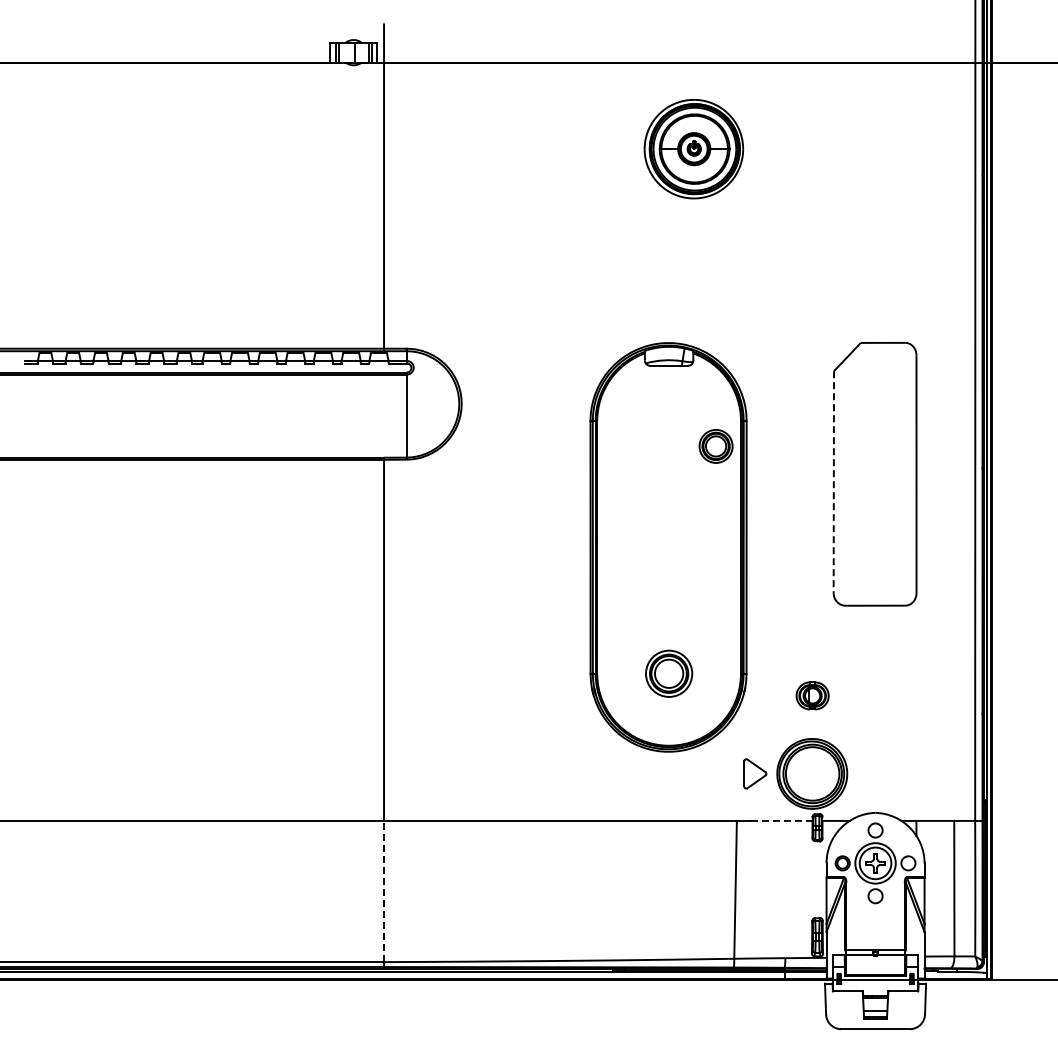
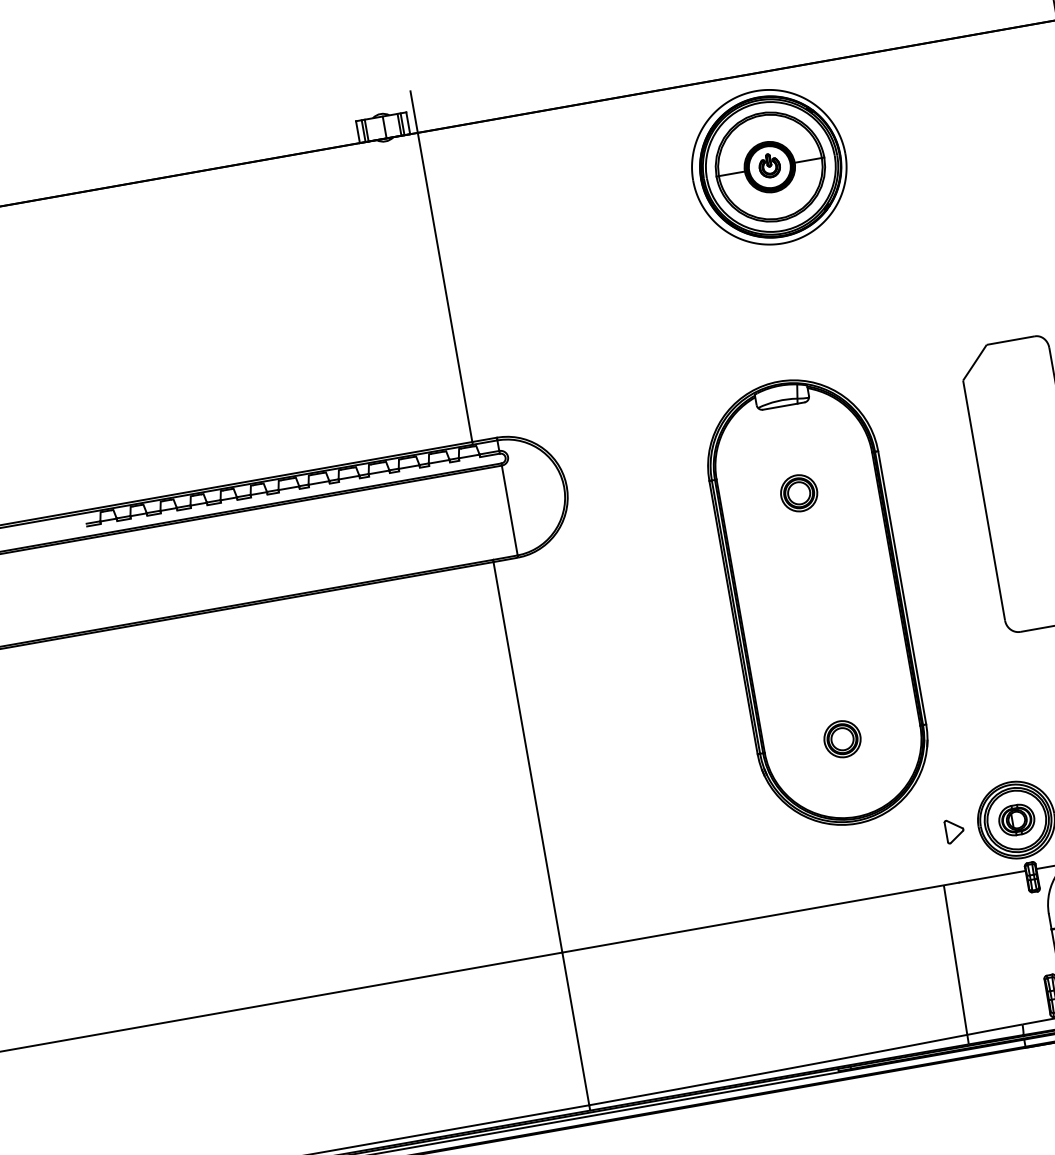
part: (693, 148) -> (768, 166), size x1.43
part: (715, 446) -> (798, 493), moved
line: (833, 482) -> (983, 500), dashed -> solid
part: (668, 673) -> (841, 738), size x0.71
part: (812, 695) -> (1016, 819), moved
part: (755, 773) -> (954, 830), size x0.71
line: (781, 820) -> (992, 876), dashed -> solid
line: (384, 891) -> (576, 1028), dashed -> solid

